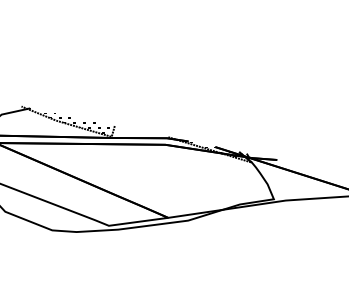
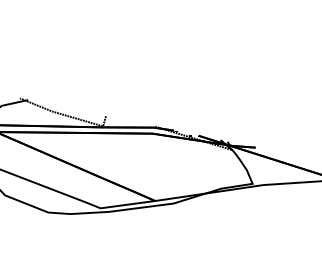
hatch: (69, 120) -> (64, 111), removed

